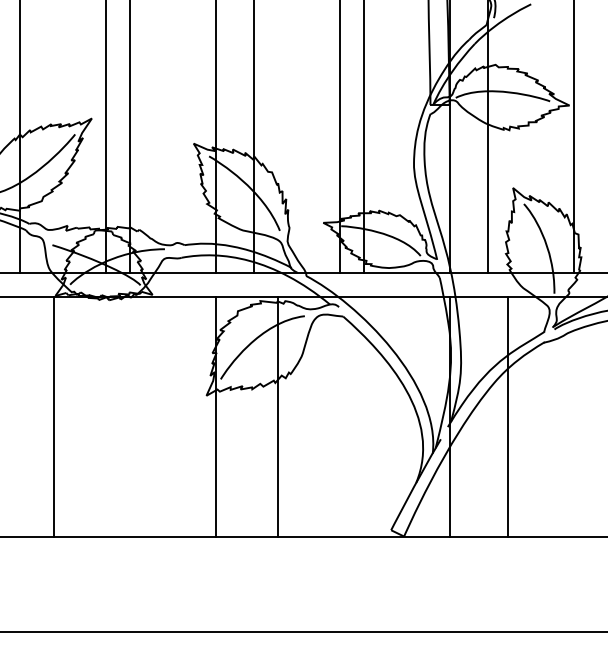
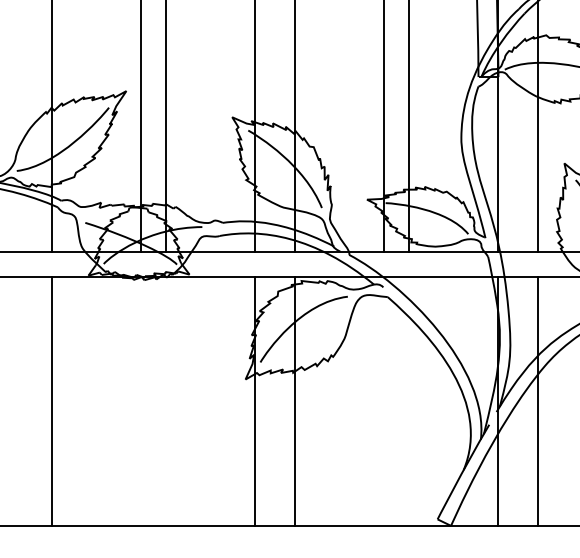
line: (54, 416) -> (52, 401), moved
line: (278, 416) -> (295, 401), moved
line: (508, 416) -> (538, 401), moved

